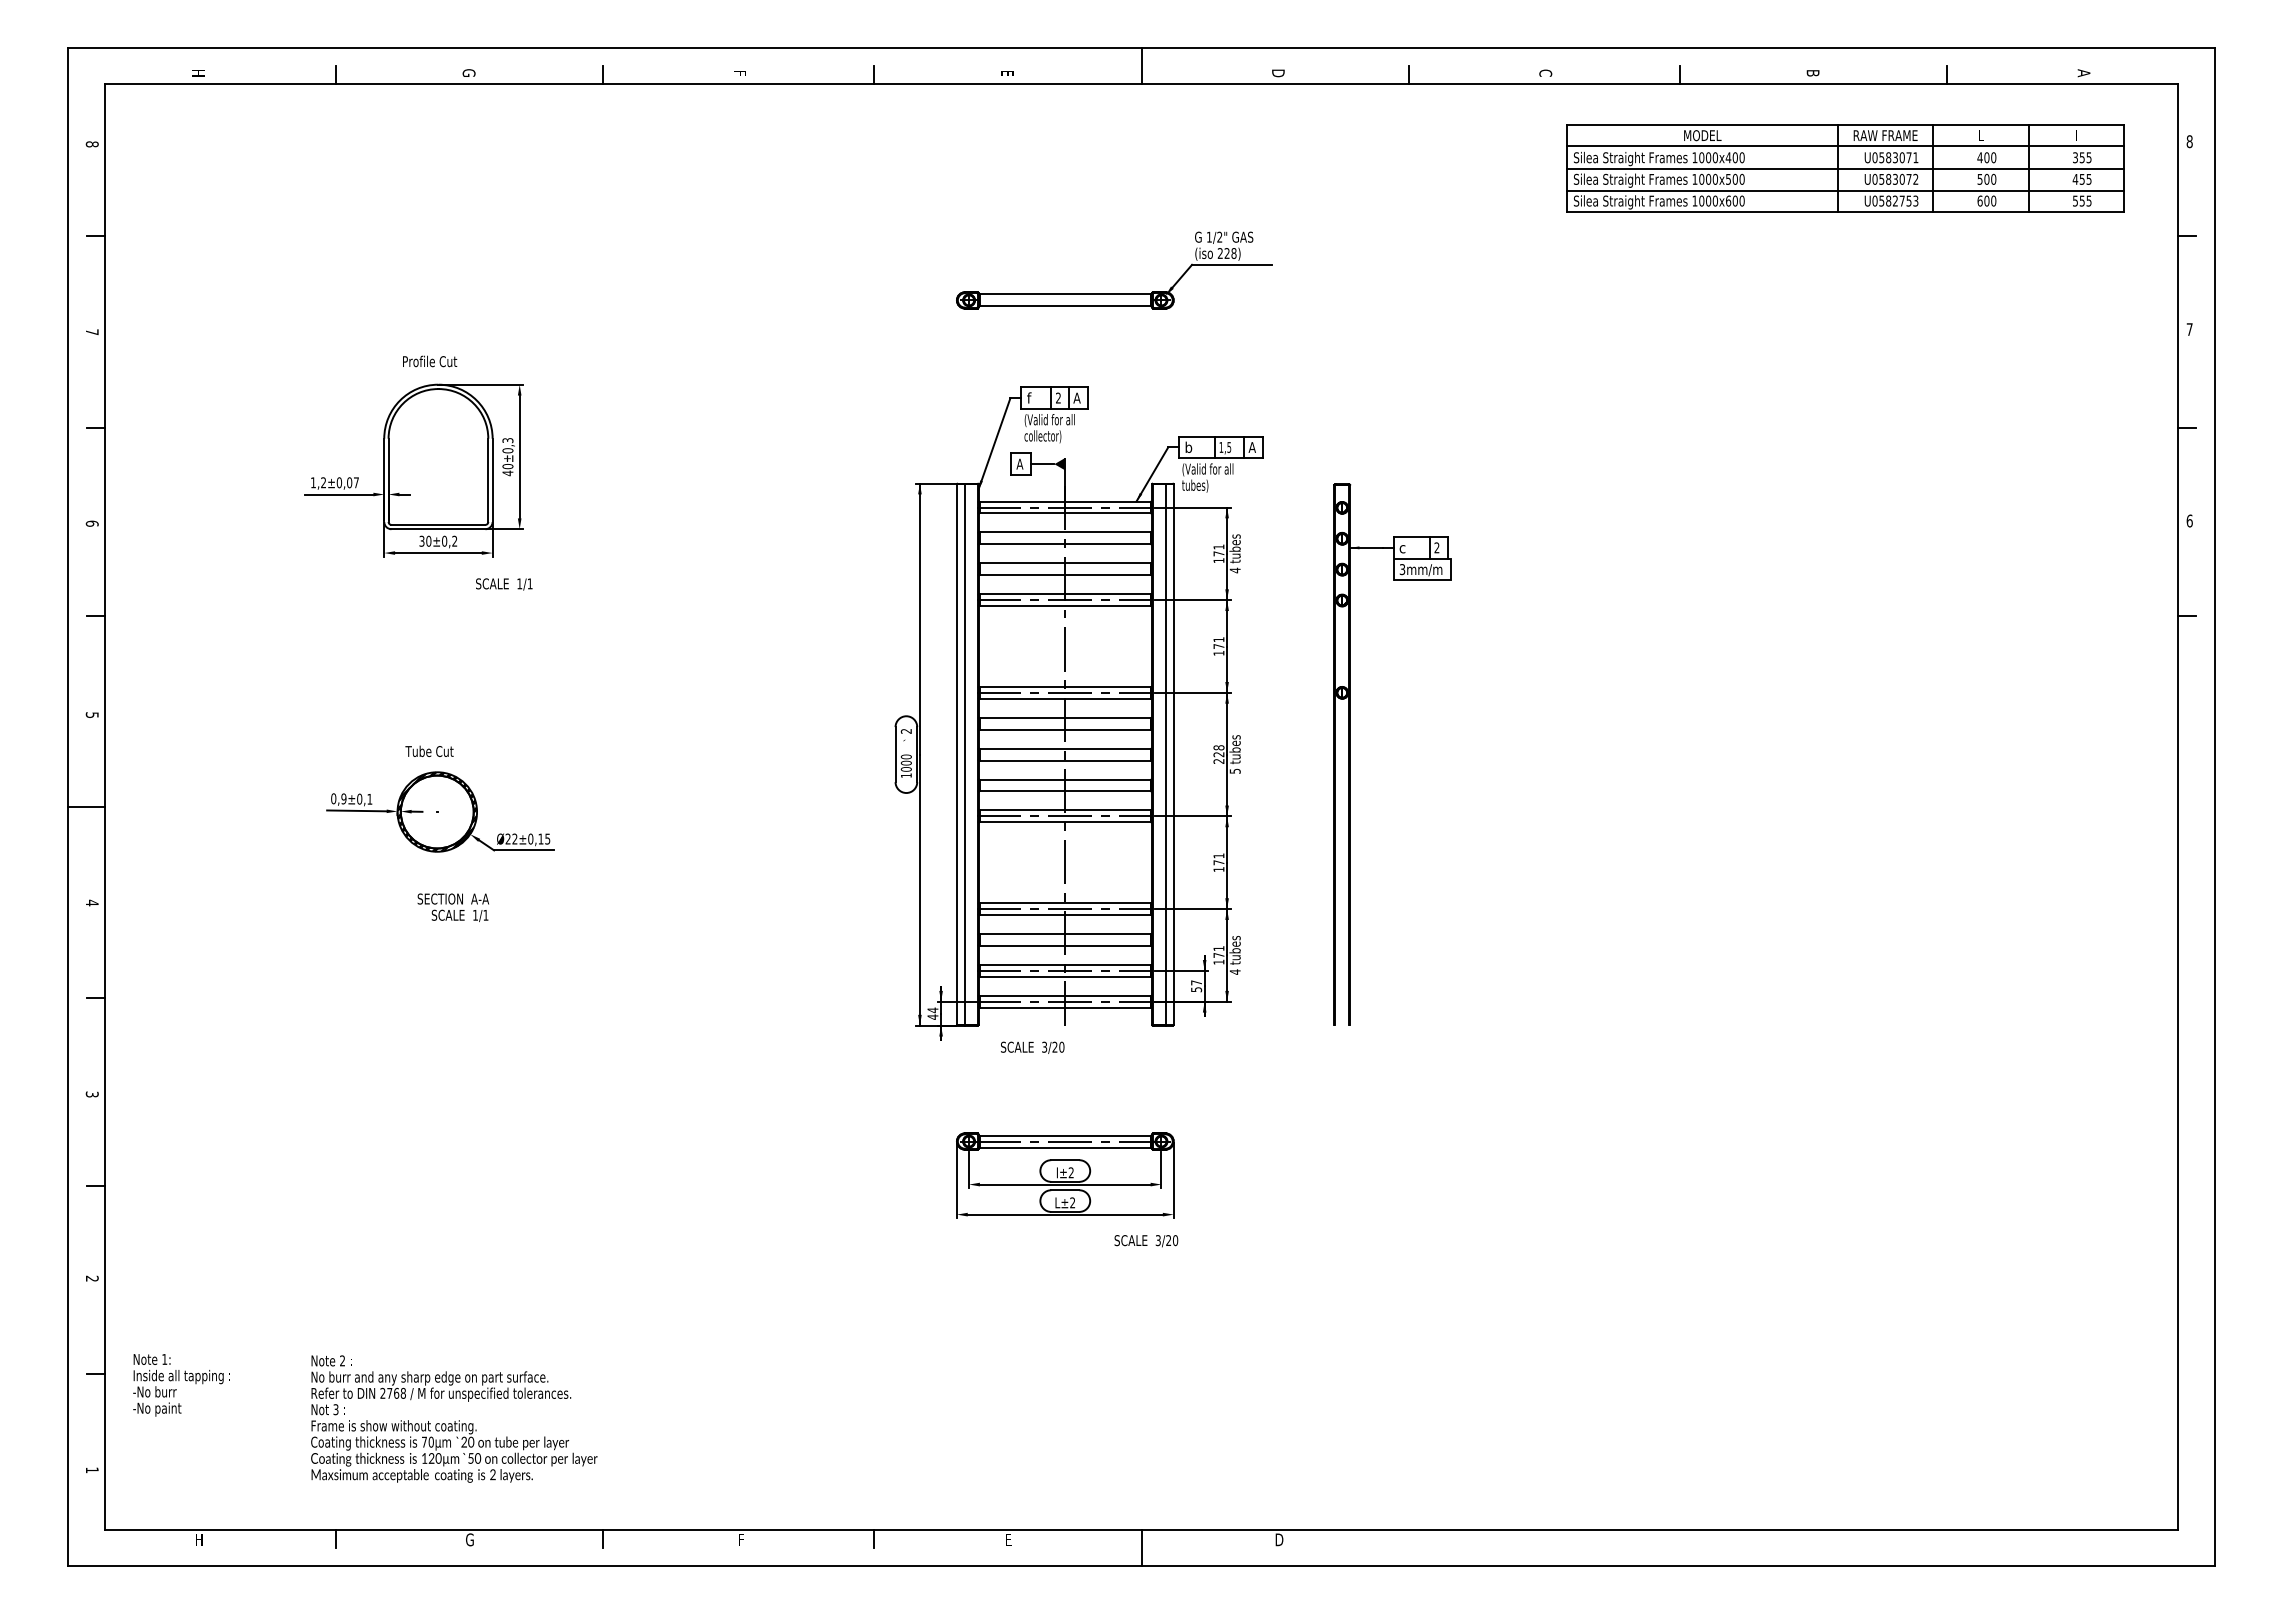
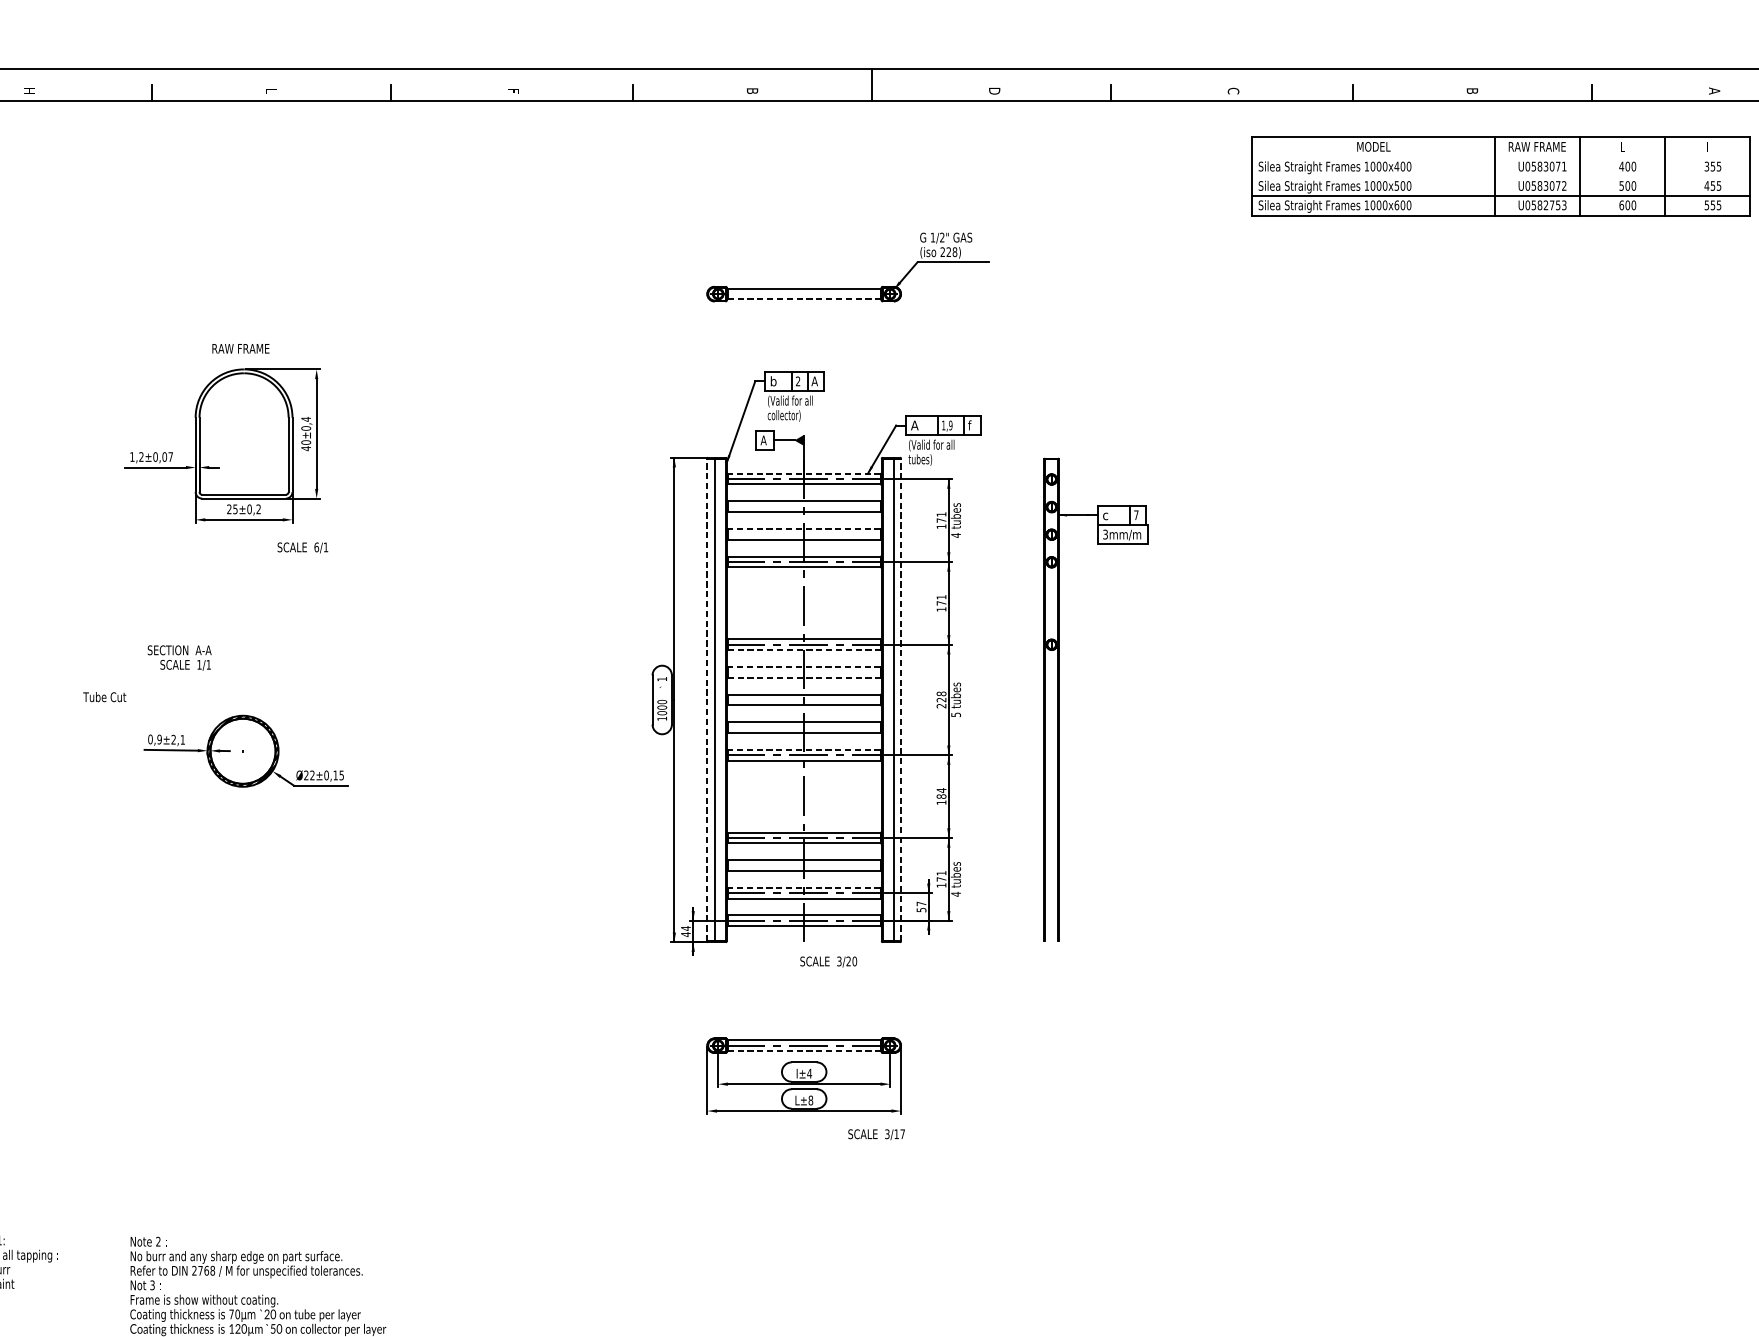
text: (468, 72) -> (270, 90), G -> L
text: (1007, 73) -> (752, 91), E -> B
line: (1844, 146) -> (1500, 156), removed
line: (1844, 169) -> (1500, 177), removed
line: (1065, 306) -> (804, 299), solid -> dashed
text: (435, 361) -> (241, 348), Profile Cut -> RAW FRAME
text: (1030, 397) -> (773, 380), f -> b
text: (507, 440) -> (305, 419), 40±0,3 -> 40±0,4
text: (1188, 446) -> (914, 424), b -> A
text: (1251, 446) -> (970, 424), A -> f
text: (1229, 447) -> (950, 425), 1,5 -> 1,9
line: (1065, 501) -> (804, 473), solid -> dashed
text: (425, 540) -> (232, 508), 30±0,2 -> 25±0,2
text: (1436, 547) -> (1135, 514), 2 -> 7
line: (1065, 563) -> (804, 529), solid -> dashed
text: (519, 583) -> (316, 547), 1/1 -> 6/1
line: (1065, 698) -> (804, 649), solid -> dashed
line: (1065, 717) -> (804, 666), solid -> dashed
line: (1065, 729) -> (804, 677), solid -> dashed
text: (905, 731) -> (661, 679), 2 -> 1
text: (429, 750) -> (104, 696), moved
line: (956, 754) -> (707, 699), solid -> dashed
line: (1173, 754) -> (900, 699), solid -> dashed
text: (359, 798) -> (173, 739), 0,9±0,1 -> 0,9±2,1
line: (1065, 810) -> (804, 749), solid -> dashed
text: (1218, 859) -> (941, 793), 171 -> 184
text: (452, 907) -> (178, 657), moved
line: (1065, 964) -> (804, 887), solid -> dashed
text: (1032, 1047) -> (828, 961), moved
line: (1065, 1147) -> (804, 1051), solid -> dashed
text: (1071, 1172) -> (809, 1073), I±2 -> I±4
text: (1072, 1202) -> (810, 1100), L±2 -> L±8
text: (1172, 1240) -> (900, 1134), 3/20 -> 3/17

